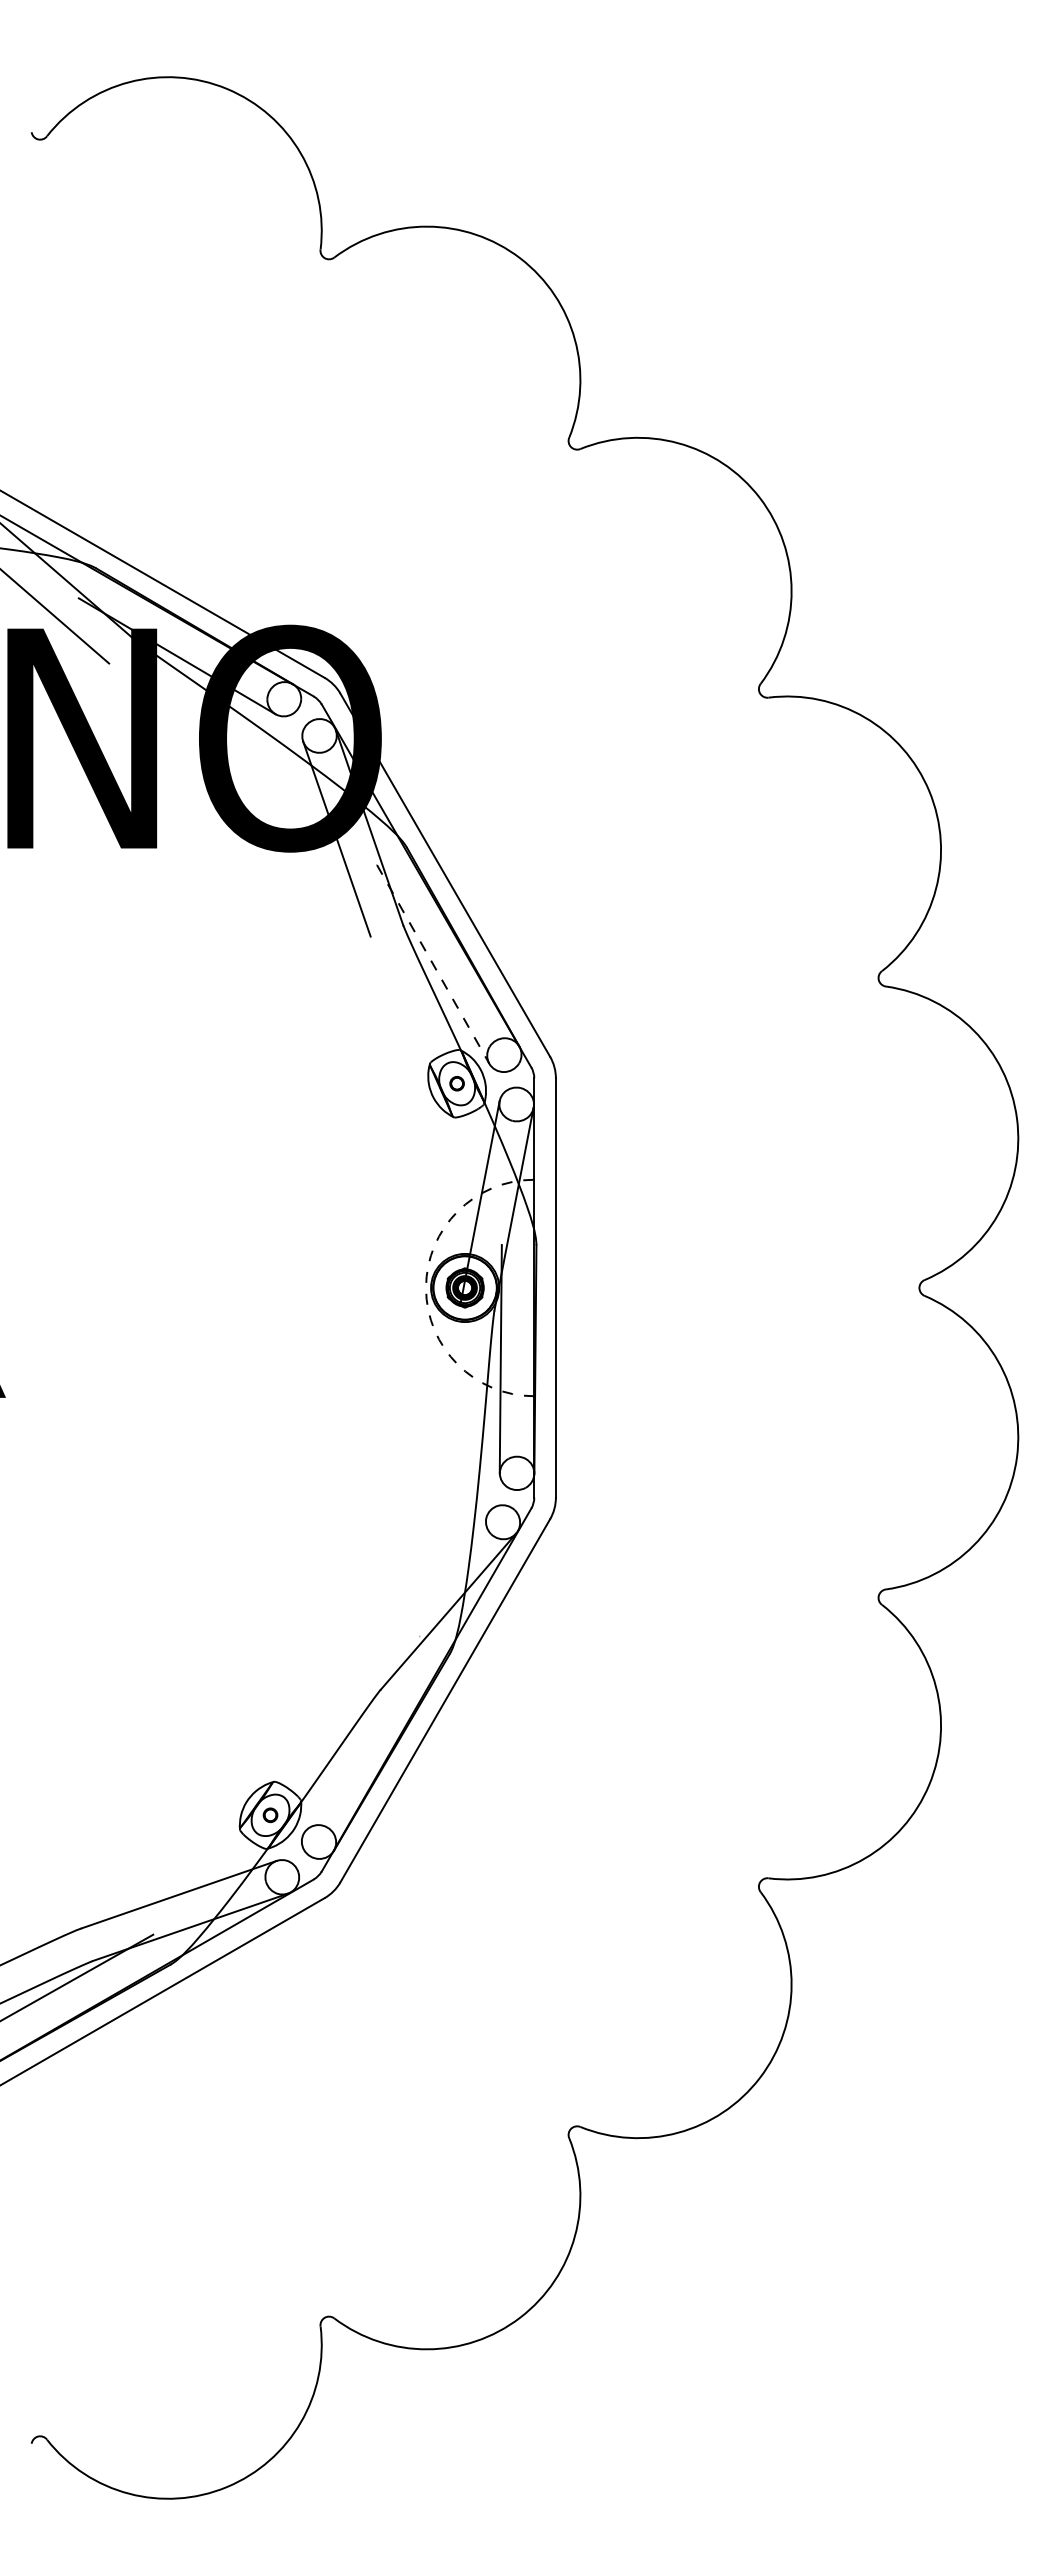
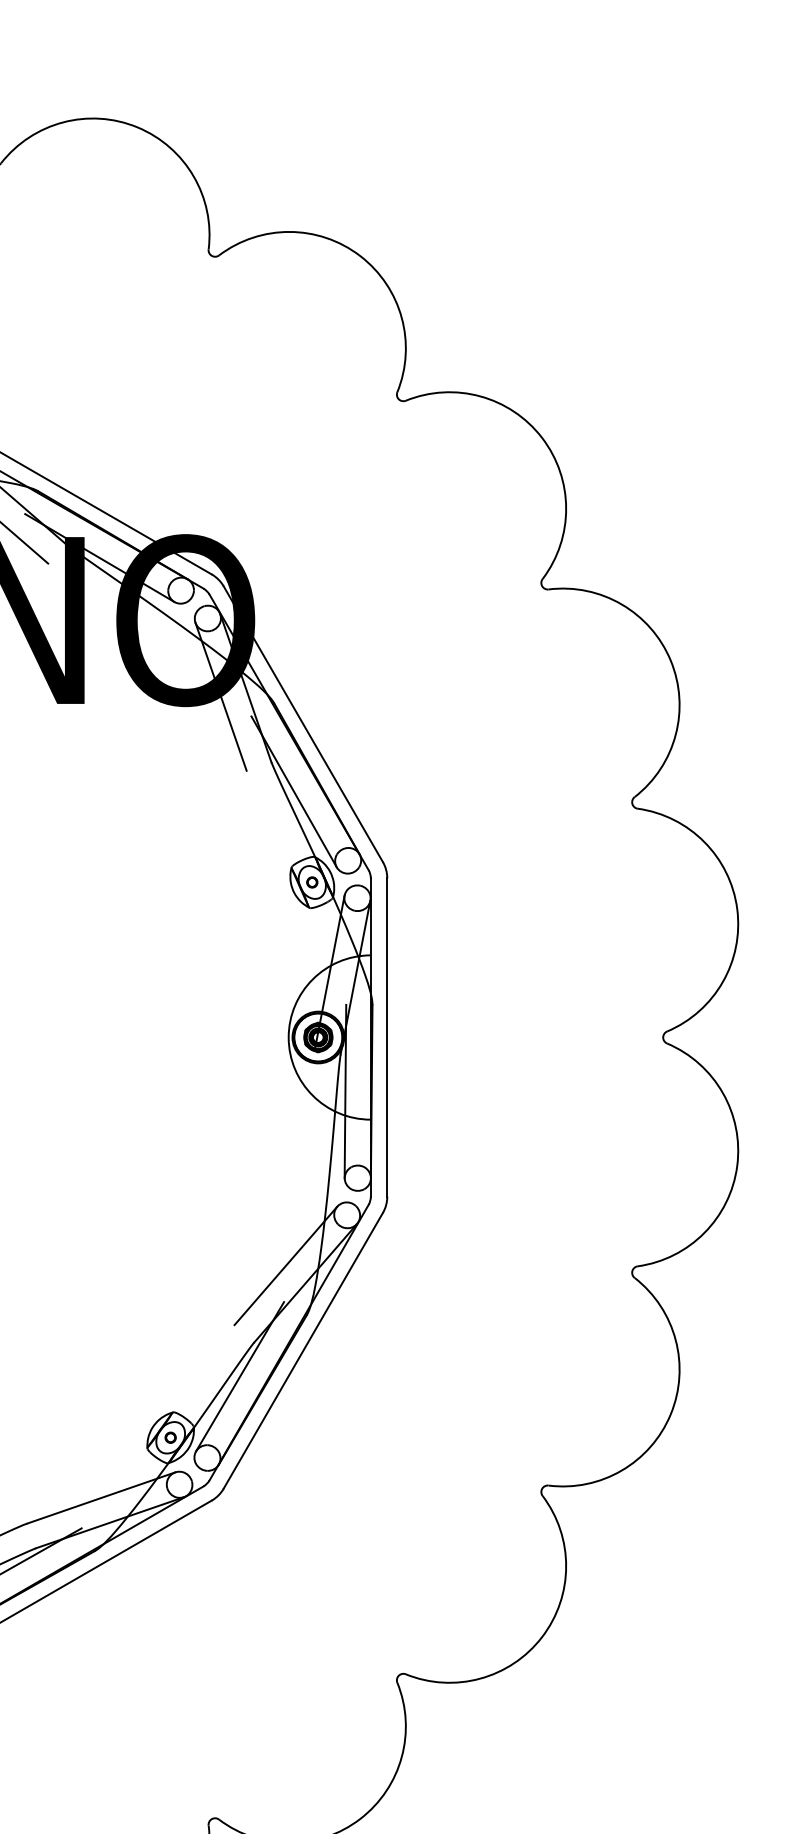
line: (433, 964) -> (294, 791), dashed -> solid
arc: (426, 1287) -> (289, 1037), dashed -> solid
line: (421, 1588) -> (285, 1265), added
line: (361, 1734) -> (239, 1376), added

